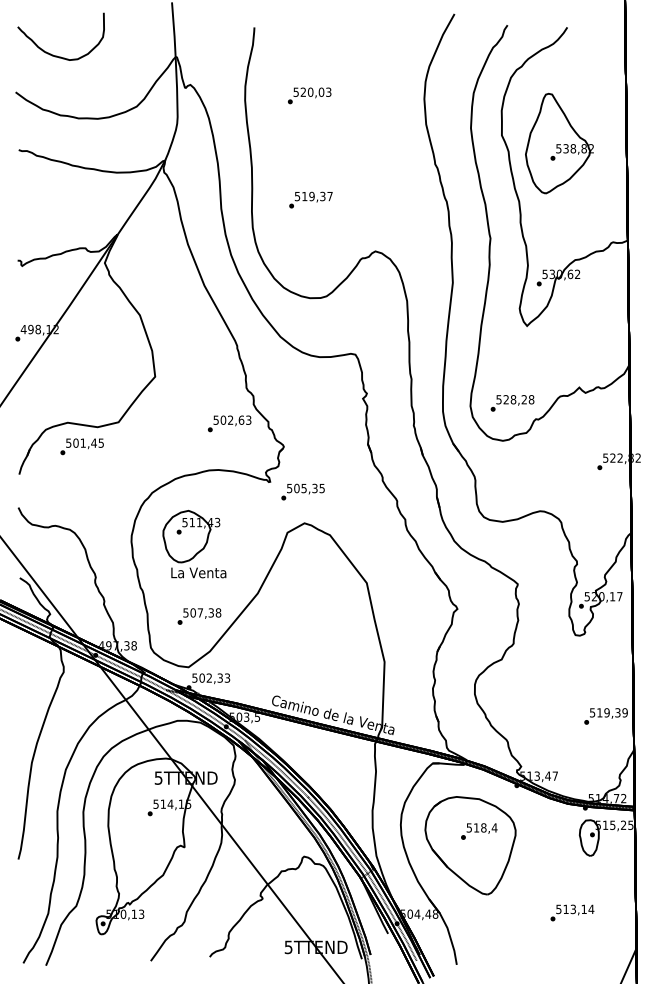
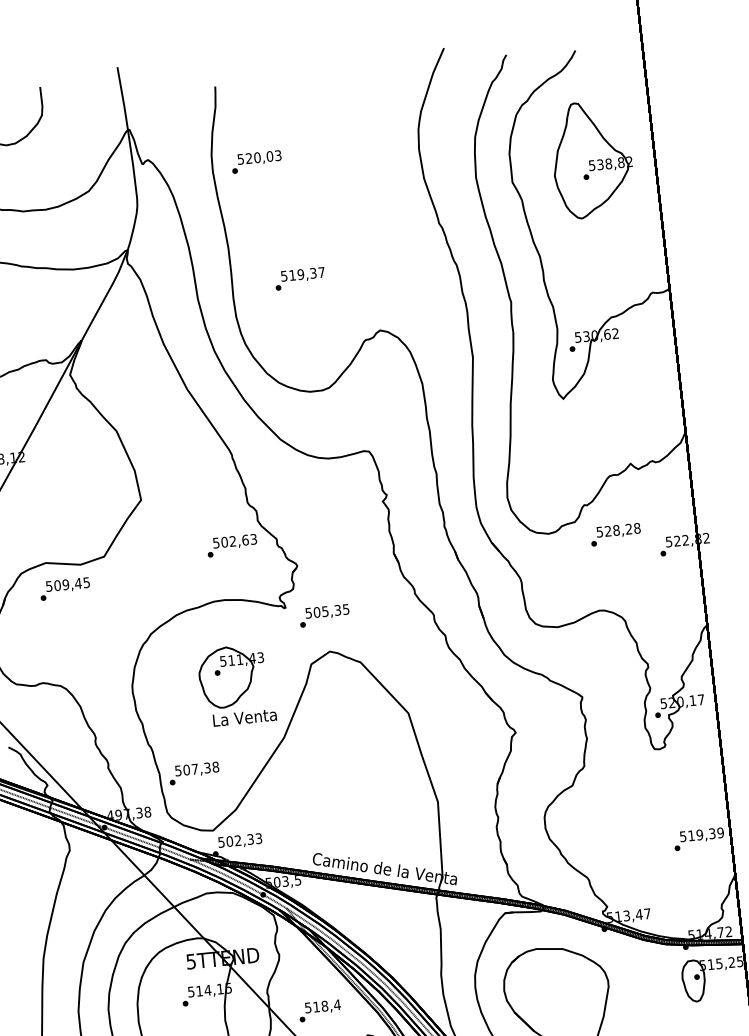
text: (309, 95) -> (256, 161), moved
part: (559, 143) -> (592, 159), moved
text: (512, 403) -> (615, 534), moved
text: (82, 442) -> (64, 584), 501,45 -> 509,45
part: (194, 543) -> (236, 684), moved
text: (199, 616) -> (194, 773), moved
text: (479, 831) -> (320, 1010), moved

